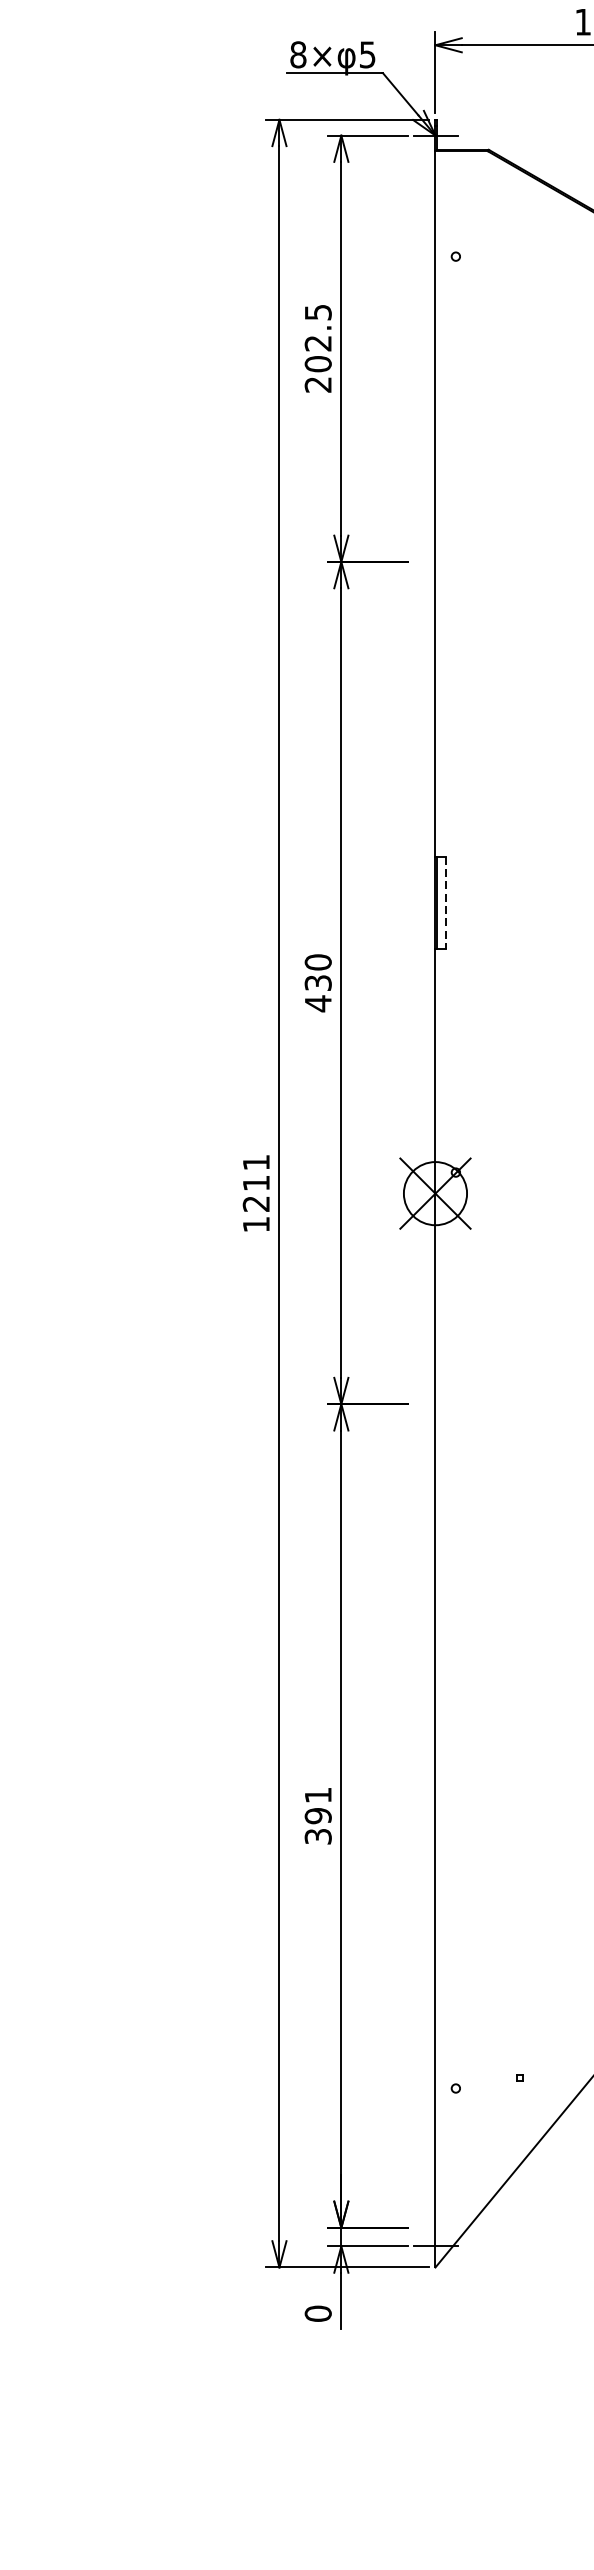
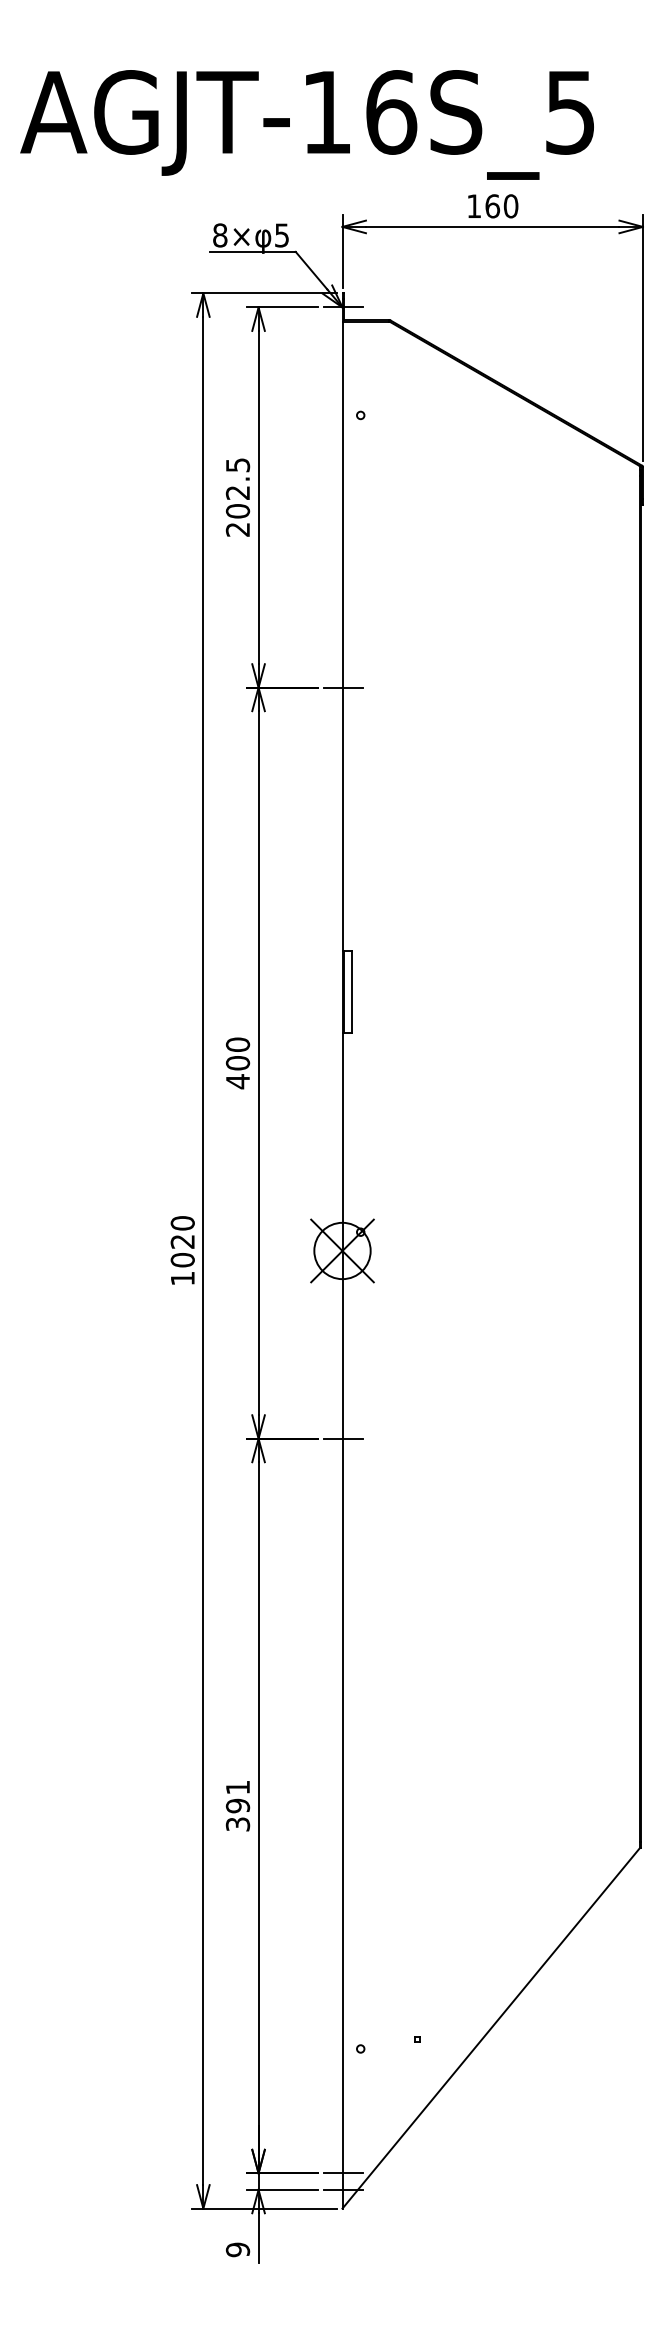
line: (435, 561) -> (342, 687), added
line: (445, 903) -> (351, 992), dashed -> solid
text: (317, 983) -> (237, 1063), 430 -> 400
text: (256, 1183) -> (182, 1241), 1211 -> 1020
line: (435, 1403) -> (342, 1438), added
line: (435, 2228) -> (342, 2173), added
text: (318, 2313) -> (238, 2249), 0 -> 9

